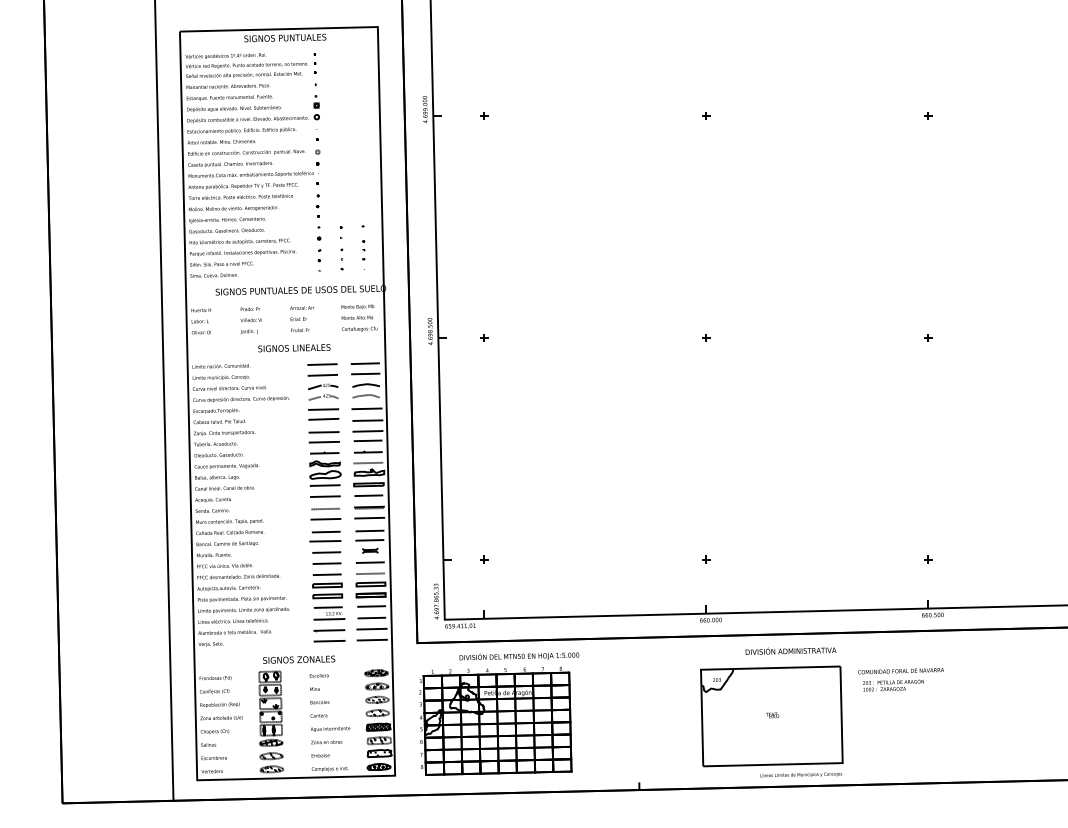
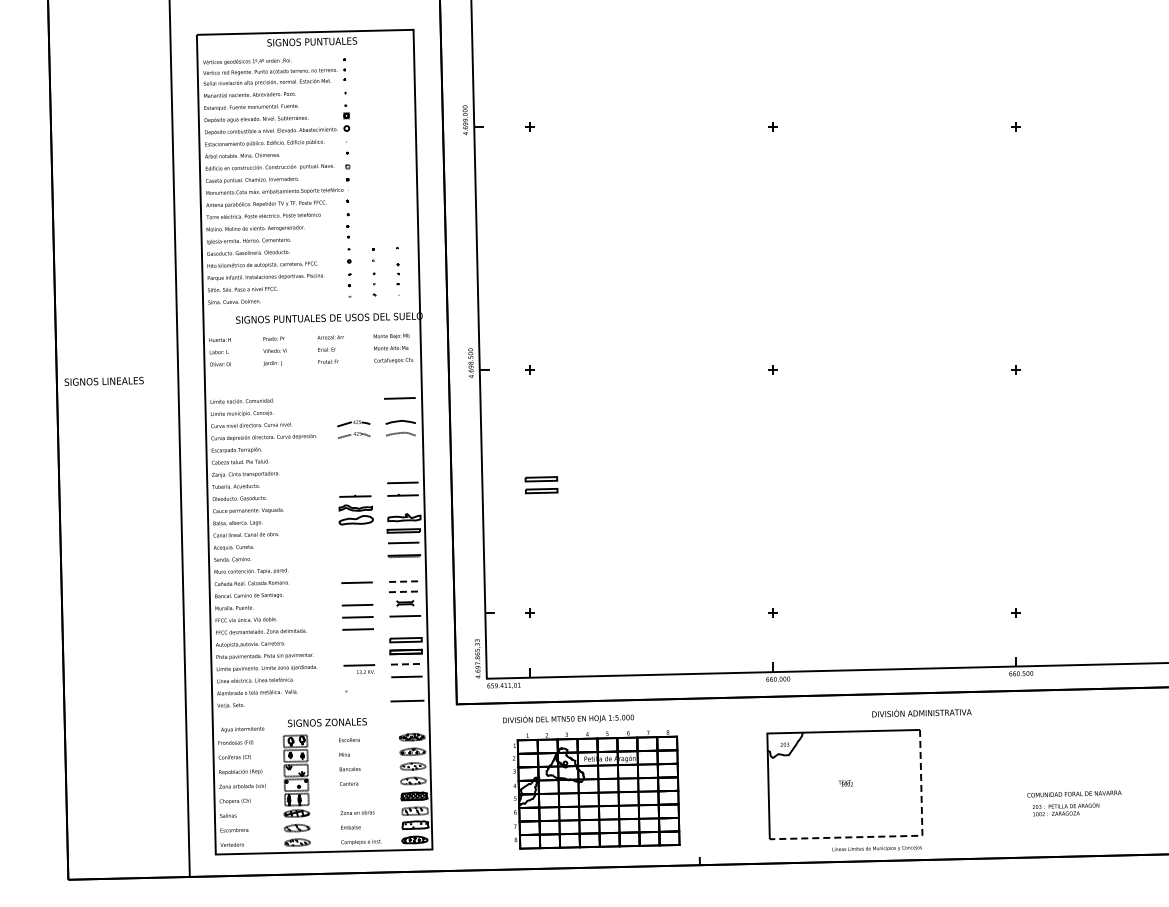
text: (293, 347) -> (103, 380), moved
line: (322, 363) -> (352, 398), removed
line: (365, 373) -> (400, 409), removed
line: (322, 374) -> (352, 410), removed
line: (366, 408) -> (401, 447), removed
line: (323, 409) -> (354, 448), removed
line: (323, 418) -> (354, 458), removed
line: (367, 420) -> (402, 460), removed
line: (367, 431) -> (402, 472), removed
line: (323, 432) -> (354, 473), removed
line: (324, 442) -> (355, 484), removed
line: (367, 462) -> (402, 506), removed
line: (324, 485) -> (355, 531), removed
line: (324, 496) -> (355, 543), removed
line: (325, 508) -> (356, 557), removed
line: (369, 518) -> (404, 567), removed
line: (325, 519) -> (356, 568), removed
line: (369, 530) -> (404, 581), solid -> dashed
line: (324, 540) -> (355, 592), removed
line: (369, 540) -> (404, 591), solid -> dashed
line: (370, 573) -> (405, 628), removed
part: (327, 591) -> (541, 485), moved
line: (371, 606) -> (406, 664), solid -> dashed
line: (329, 618) -> (360, 677), removed
line: (372, 628) -> (407, 688), removed
line: (329, 630) -> (360, 690), removed
line: (329, 640) -> (360, 701), removed
text: (790, 651) -> (921, 713), moved
text: (901, 679) -> (1074, 803), moved
part: (495, 720) -> (596, 789), moved
text: (330, 729) -> (242, 729), moved
line: (821, 763) -> (899, 836), solid -> dashed

